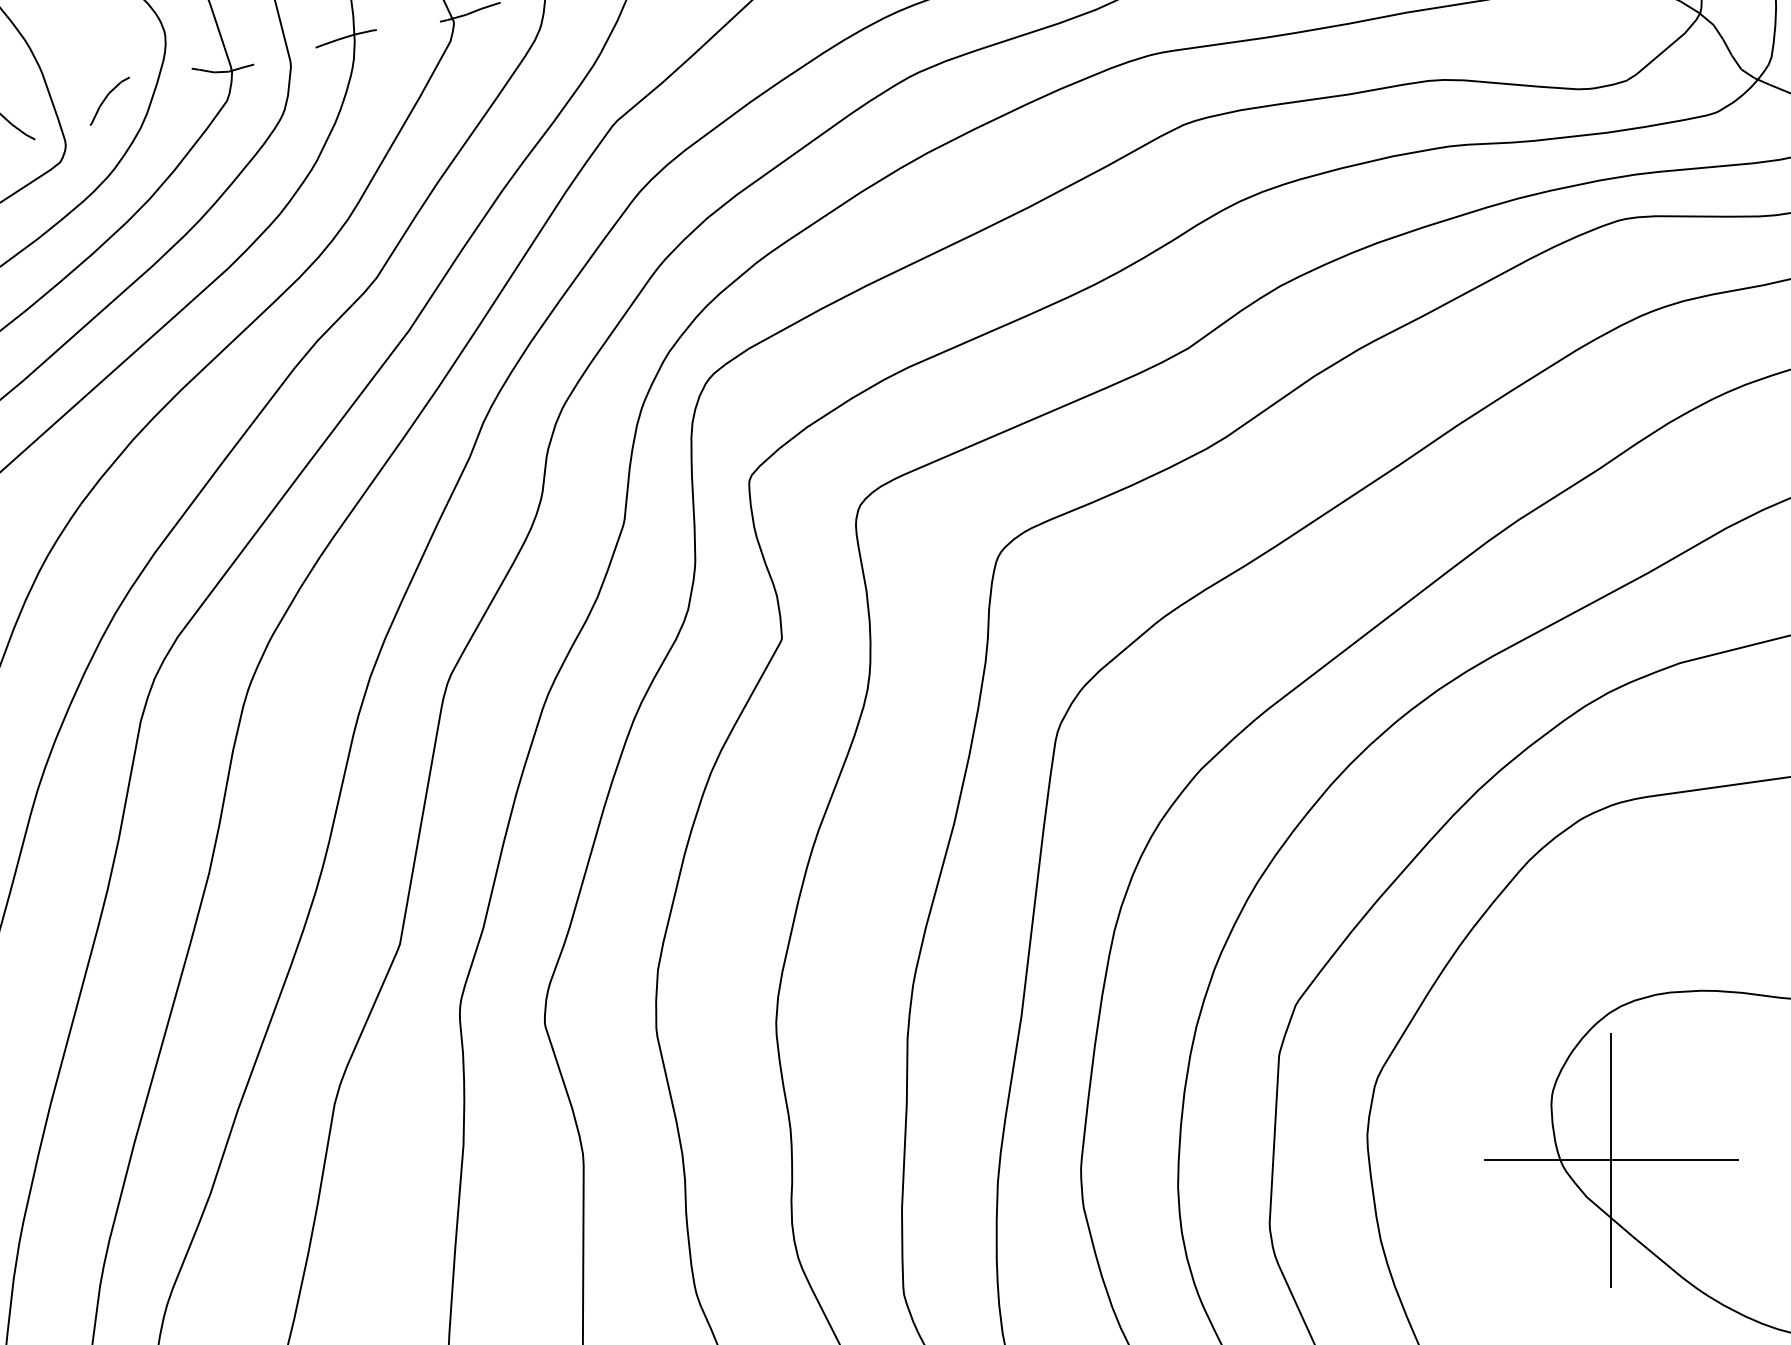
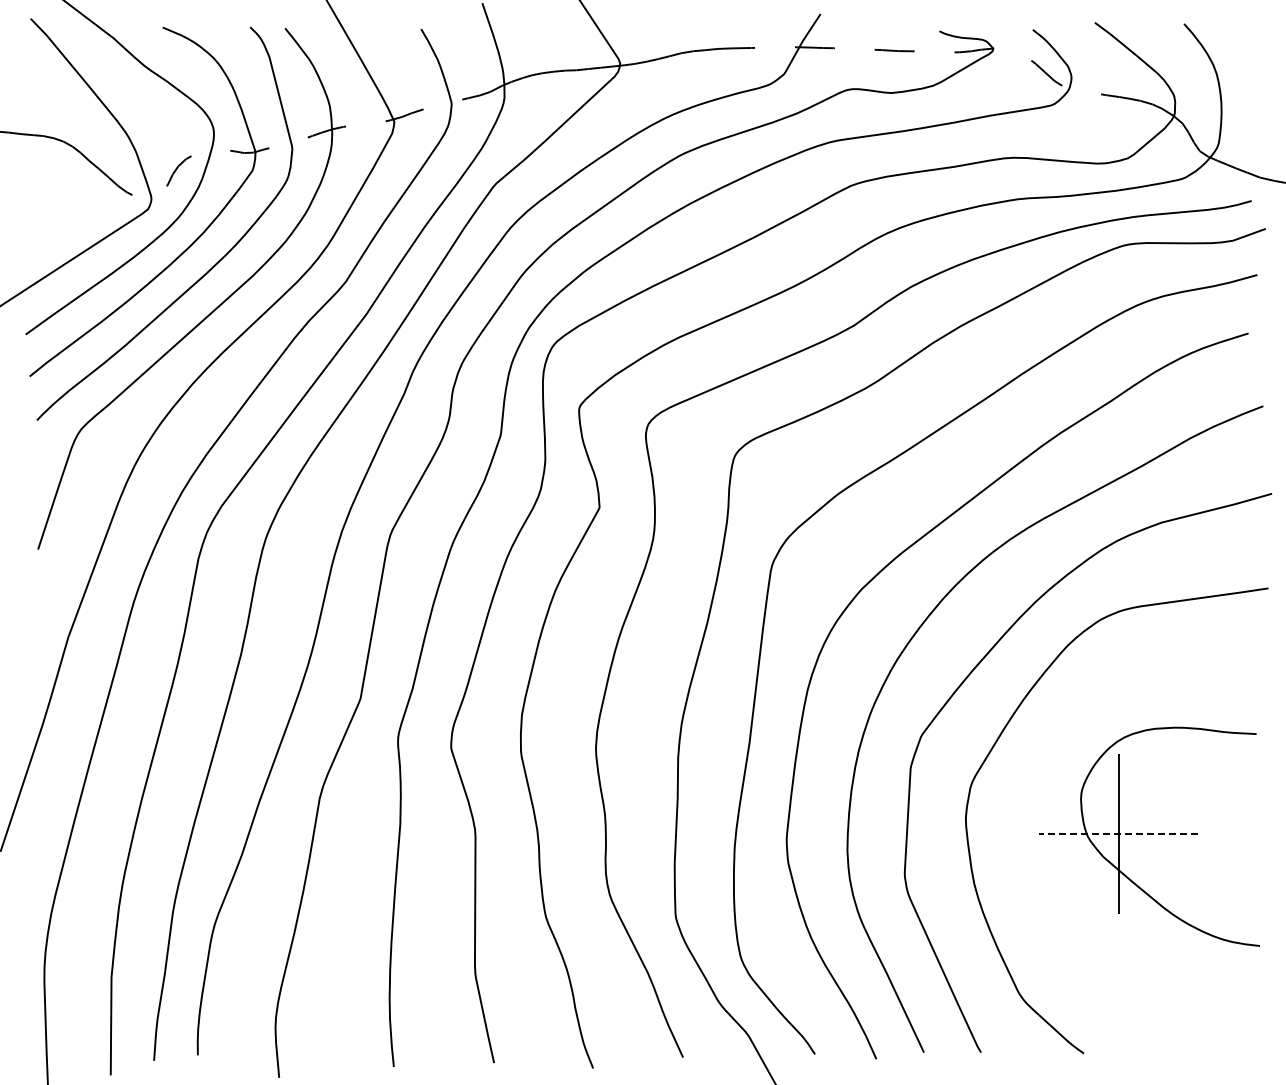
line: (1611, 1159) -> (1118, 833), solid -> dashed

